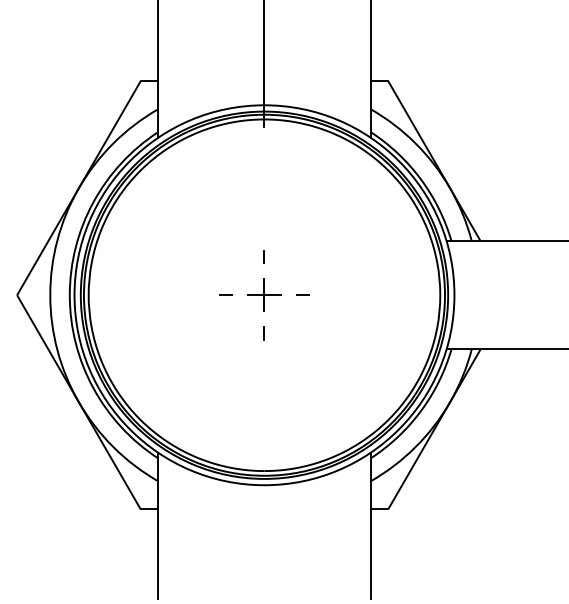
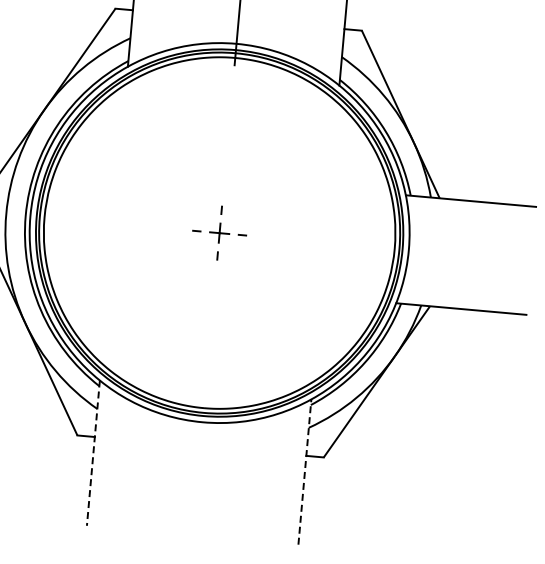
part: (264, 295) -> (219, 233), size x0.6
line: (158, 525) -> (93, 452), solid -> dashed
line: (370, 525) -> (304, 471), solid -> dashed

